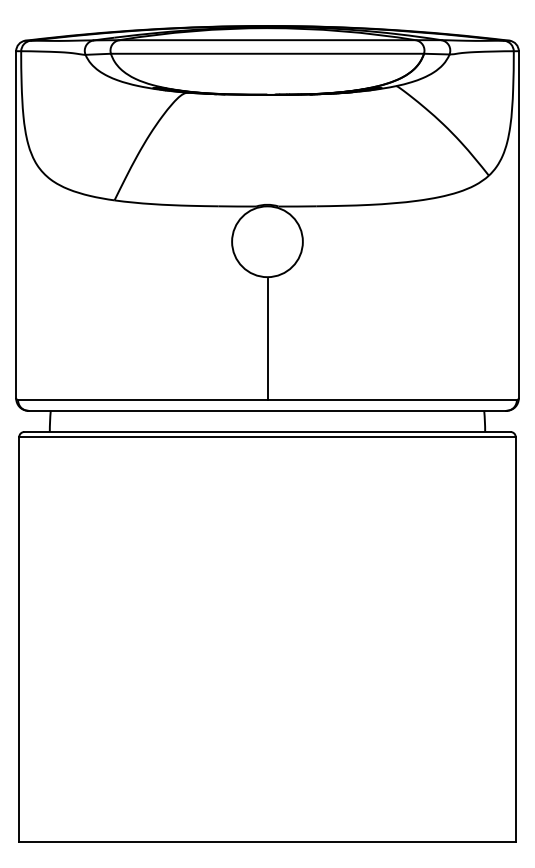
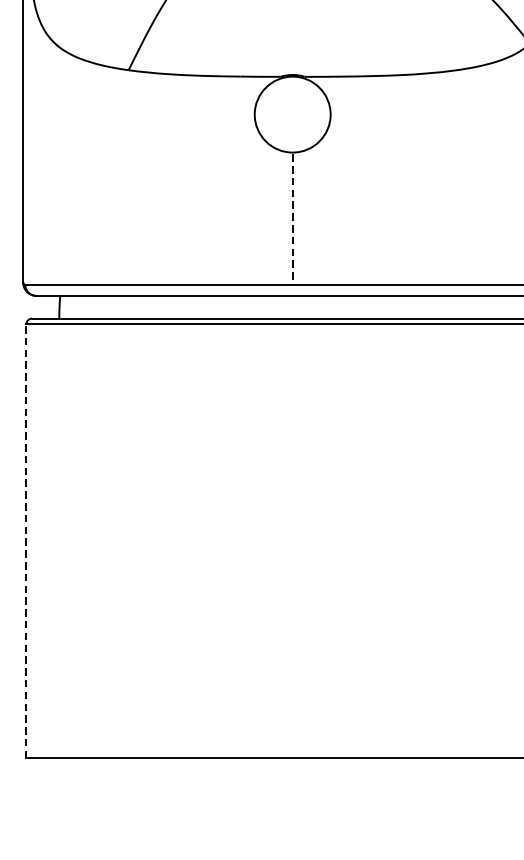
line: (267, 339) -> (292, 219), solid -> dashed
line: (19, 639) -> (26, 541), solid -> dashed

